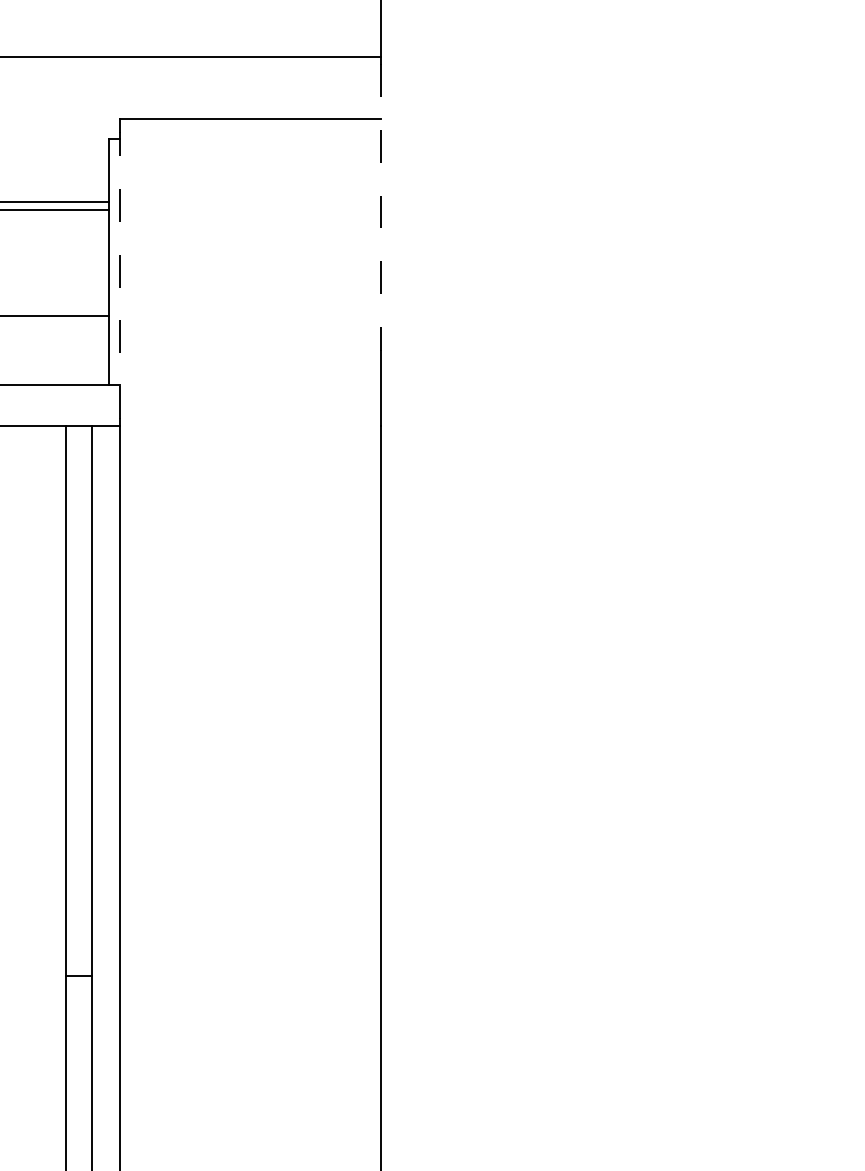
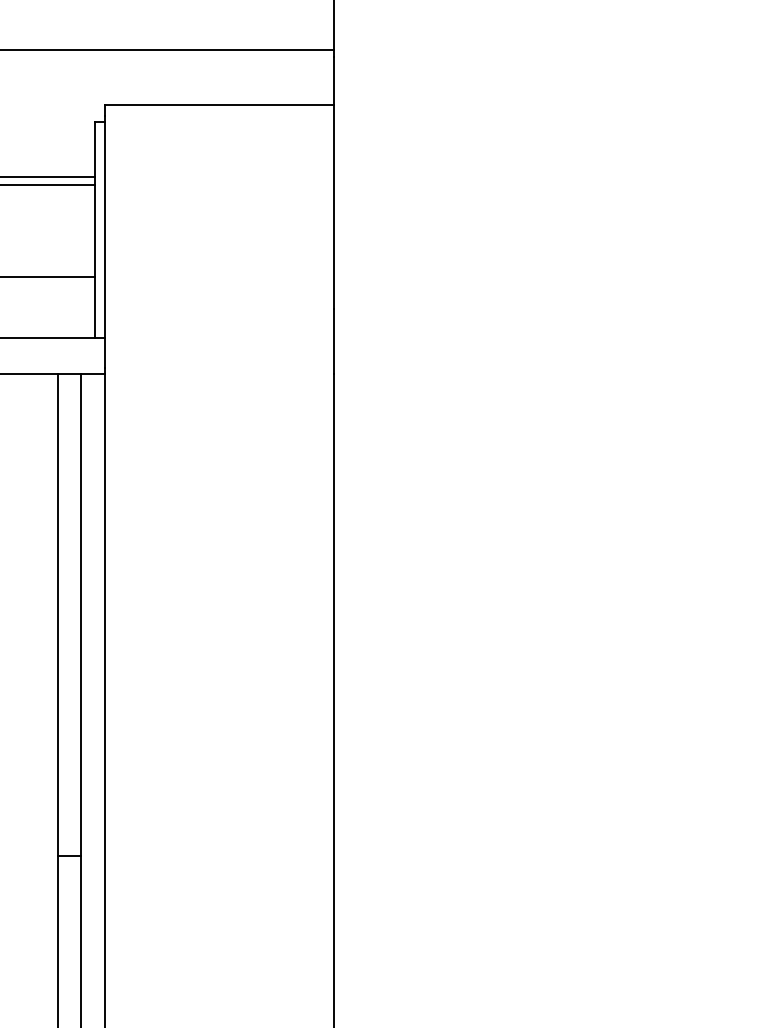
line: (380, 207) -> (333, 182), dashed -> solid
line: (119, 275) -> (104, 241), dashed -> solid

